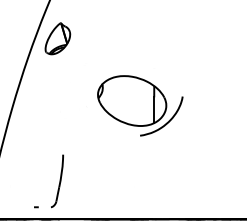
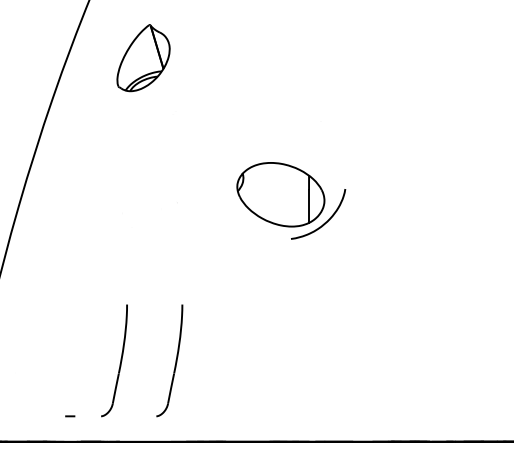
part: (57, 38) -> (142, 57), moved
part: (140, 105) -> (291, 200), size x0.6
part: (83, 181) -> (170, 361), added

